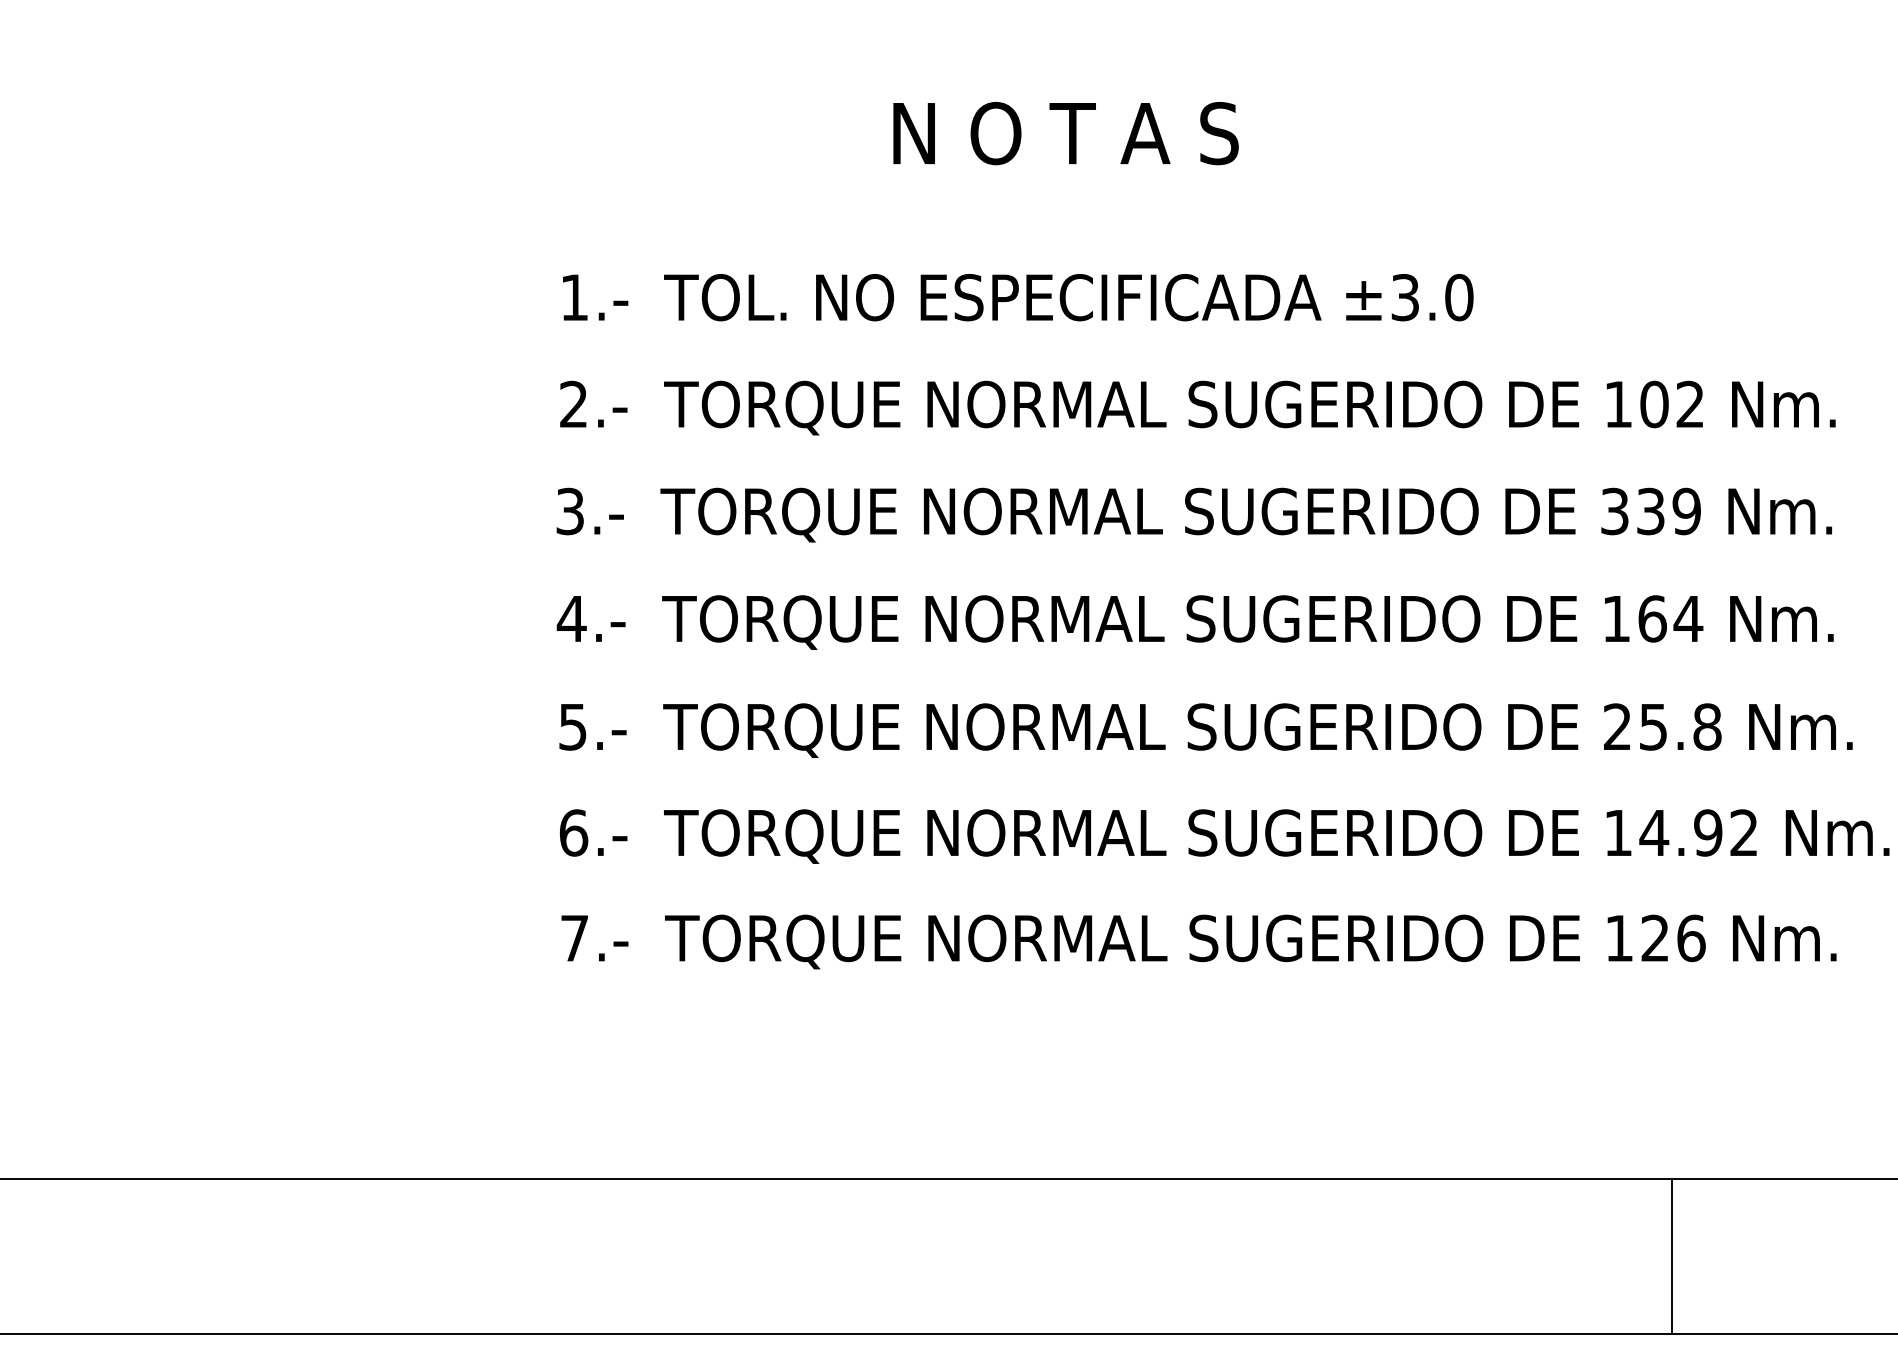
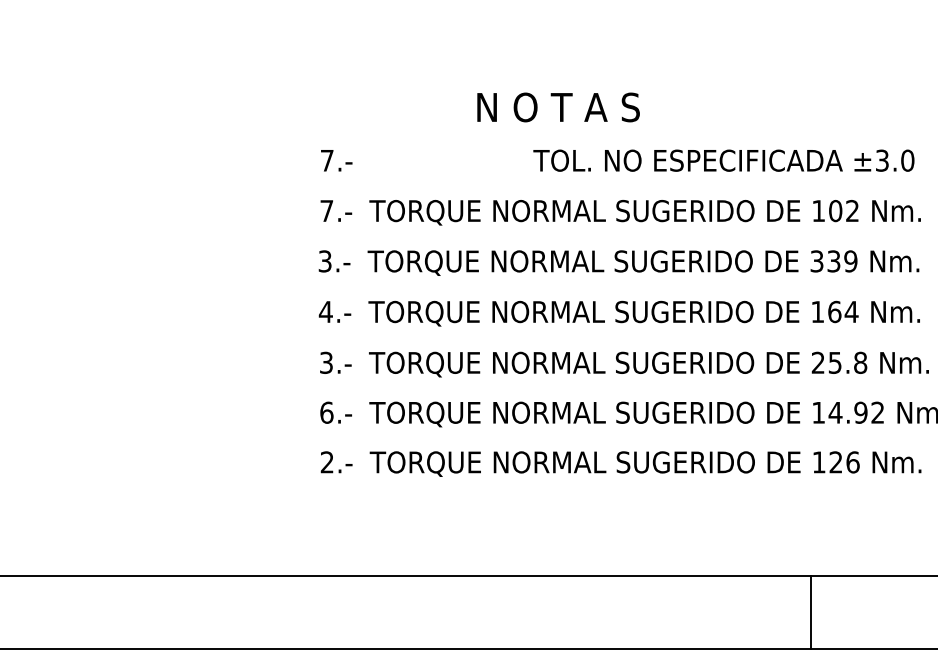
text: (1065, 133) -> (558, 107), moved
text: (575, 297) -> (327, 160), 1.- -> 7.-
text: (1067, 297) -> (723, 160), moved
text: (573, 403) -> (326, 210), 2.- -> 7.-
text: (573, 726) -> (326, 362), 5.- -> 3.-
text: (573, 938) -> (326, 462), 7.- -> 2.-
line: (1673, 1255) -> (811, 611), moved

